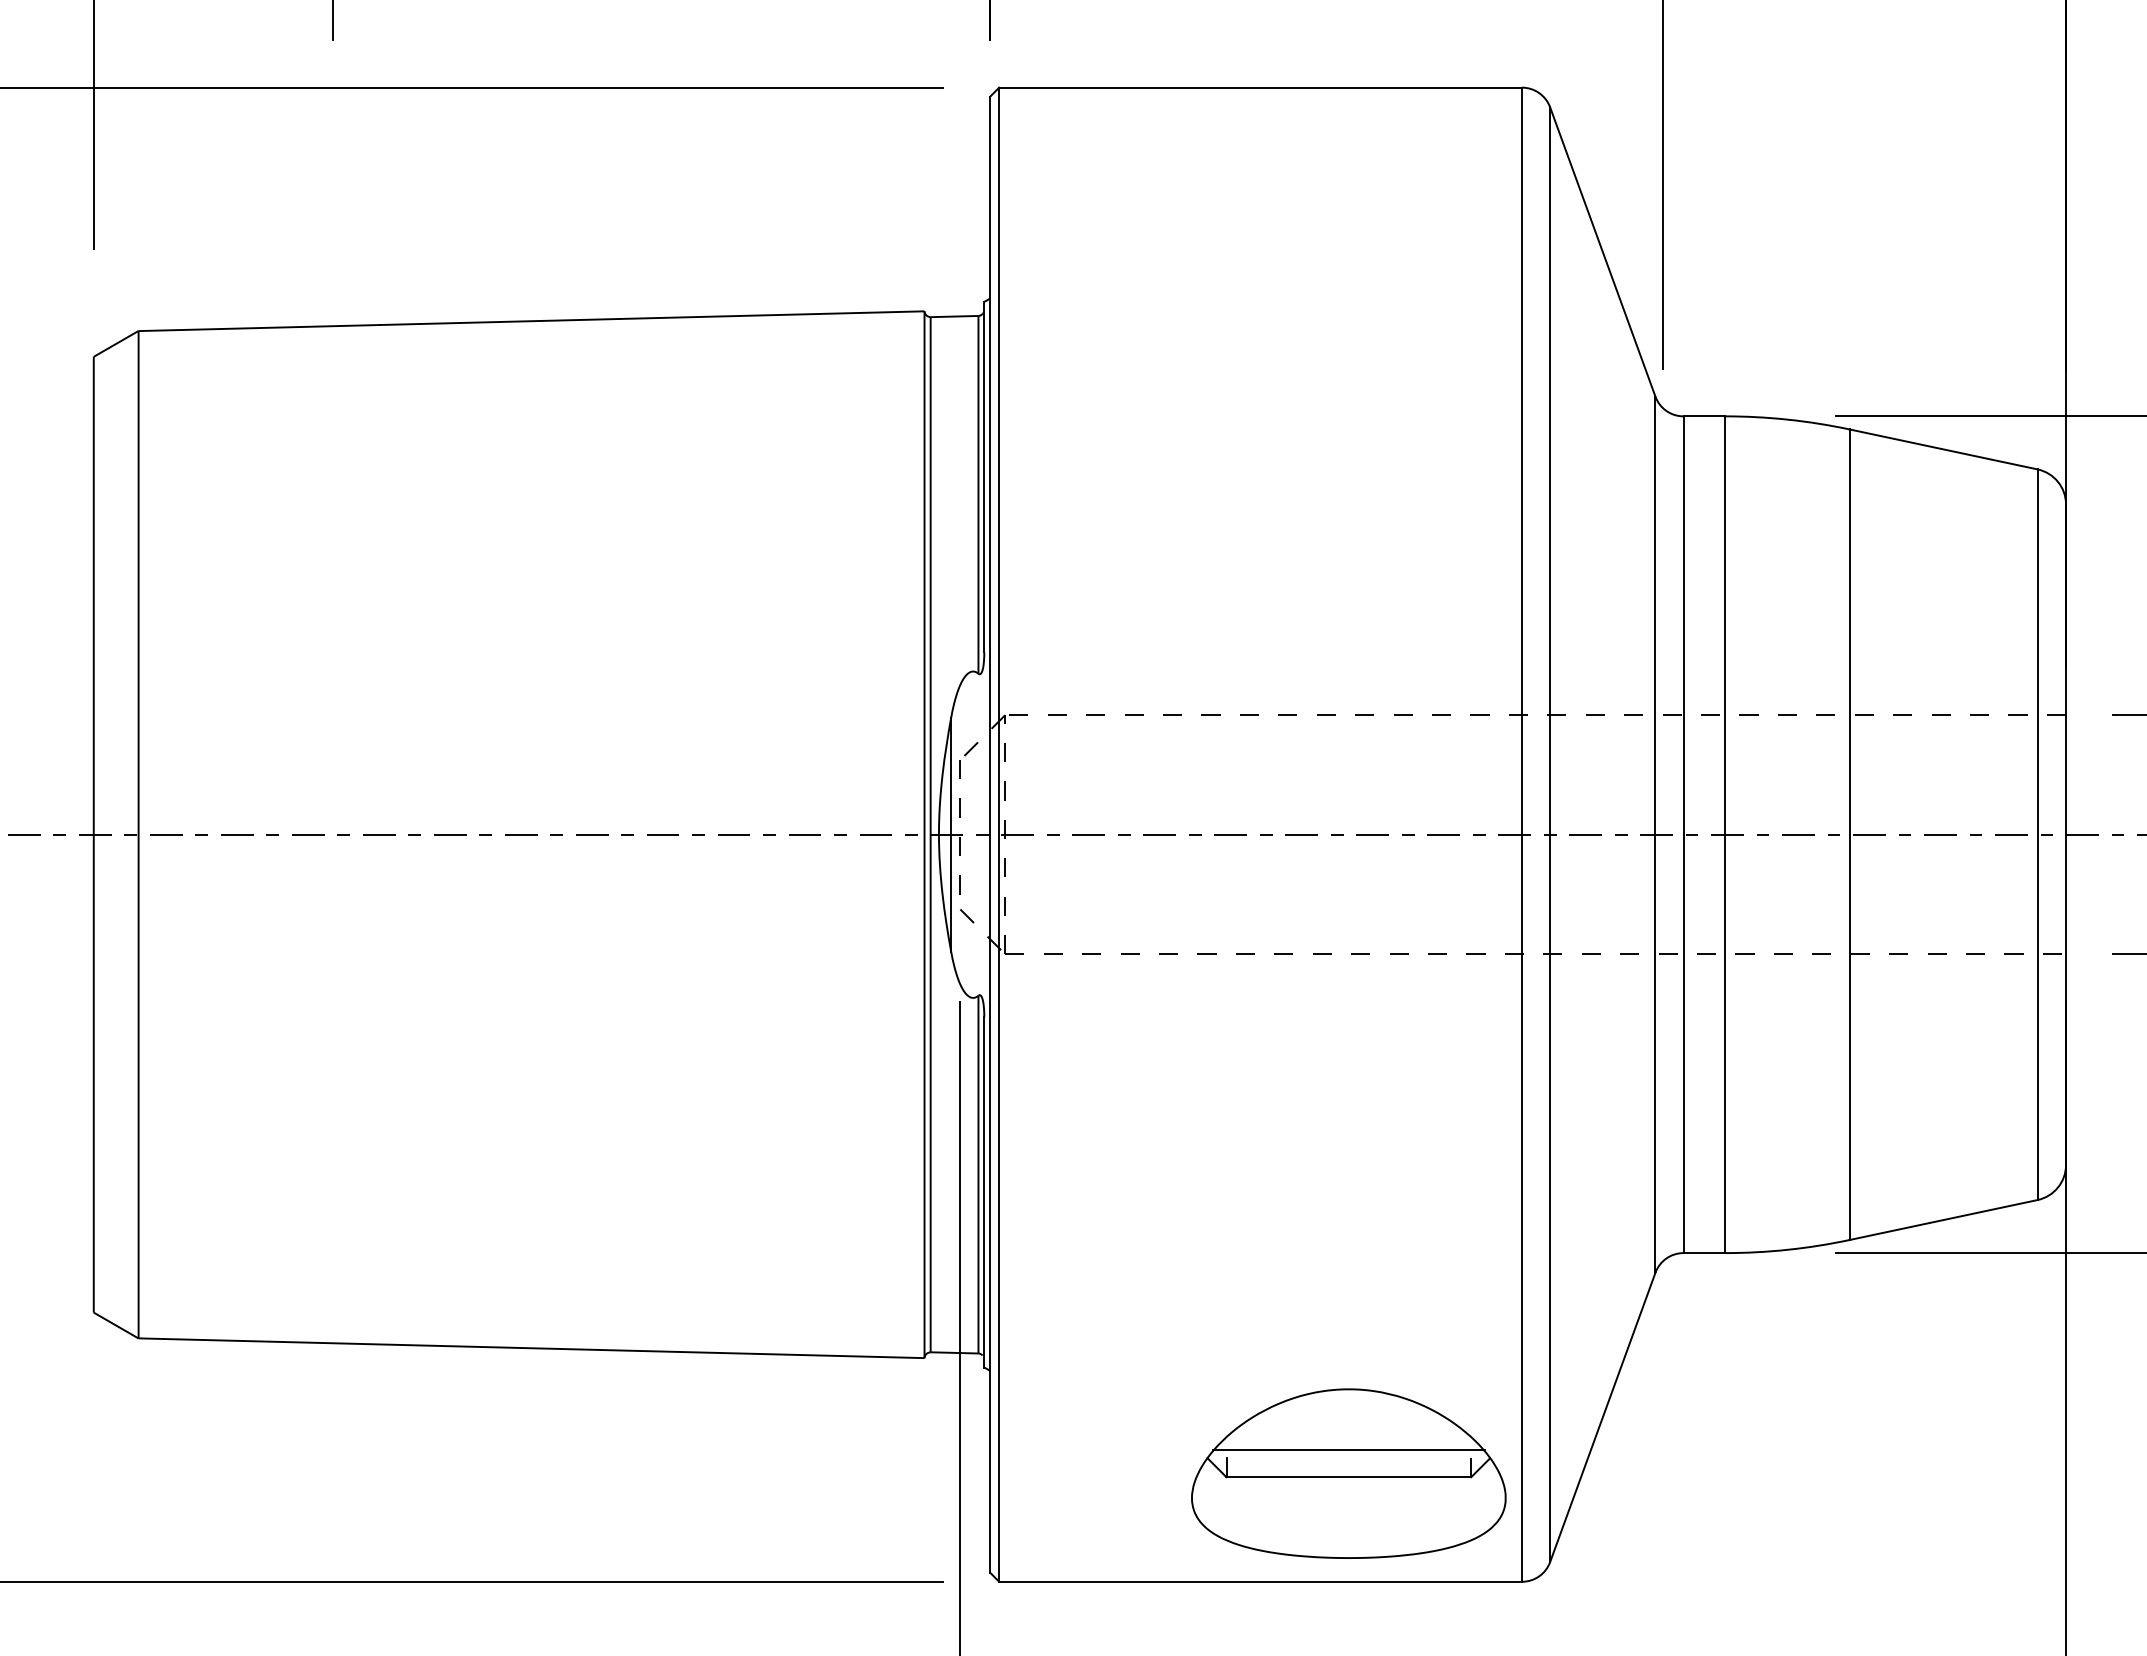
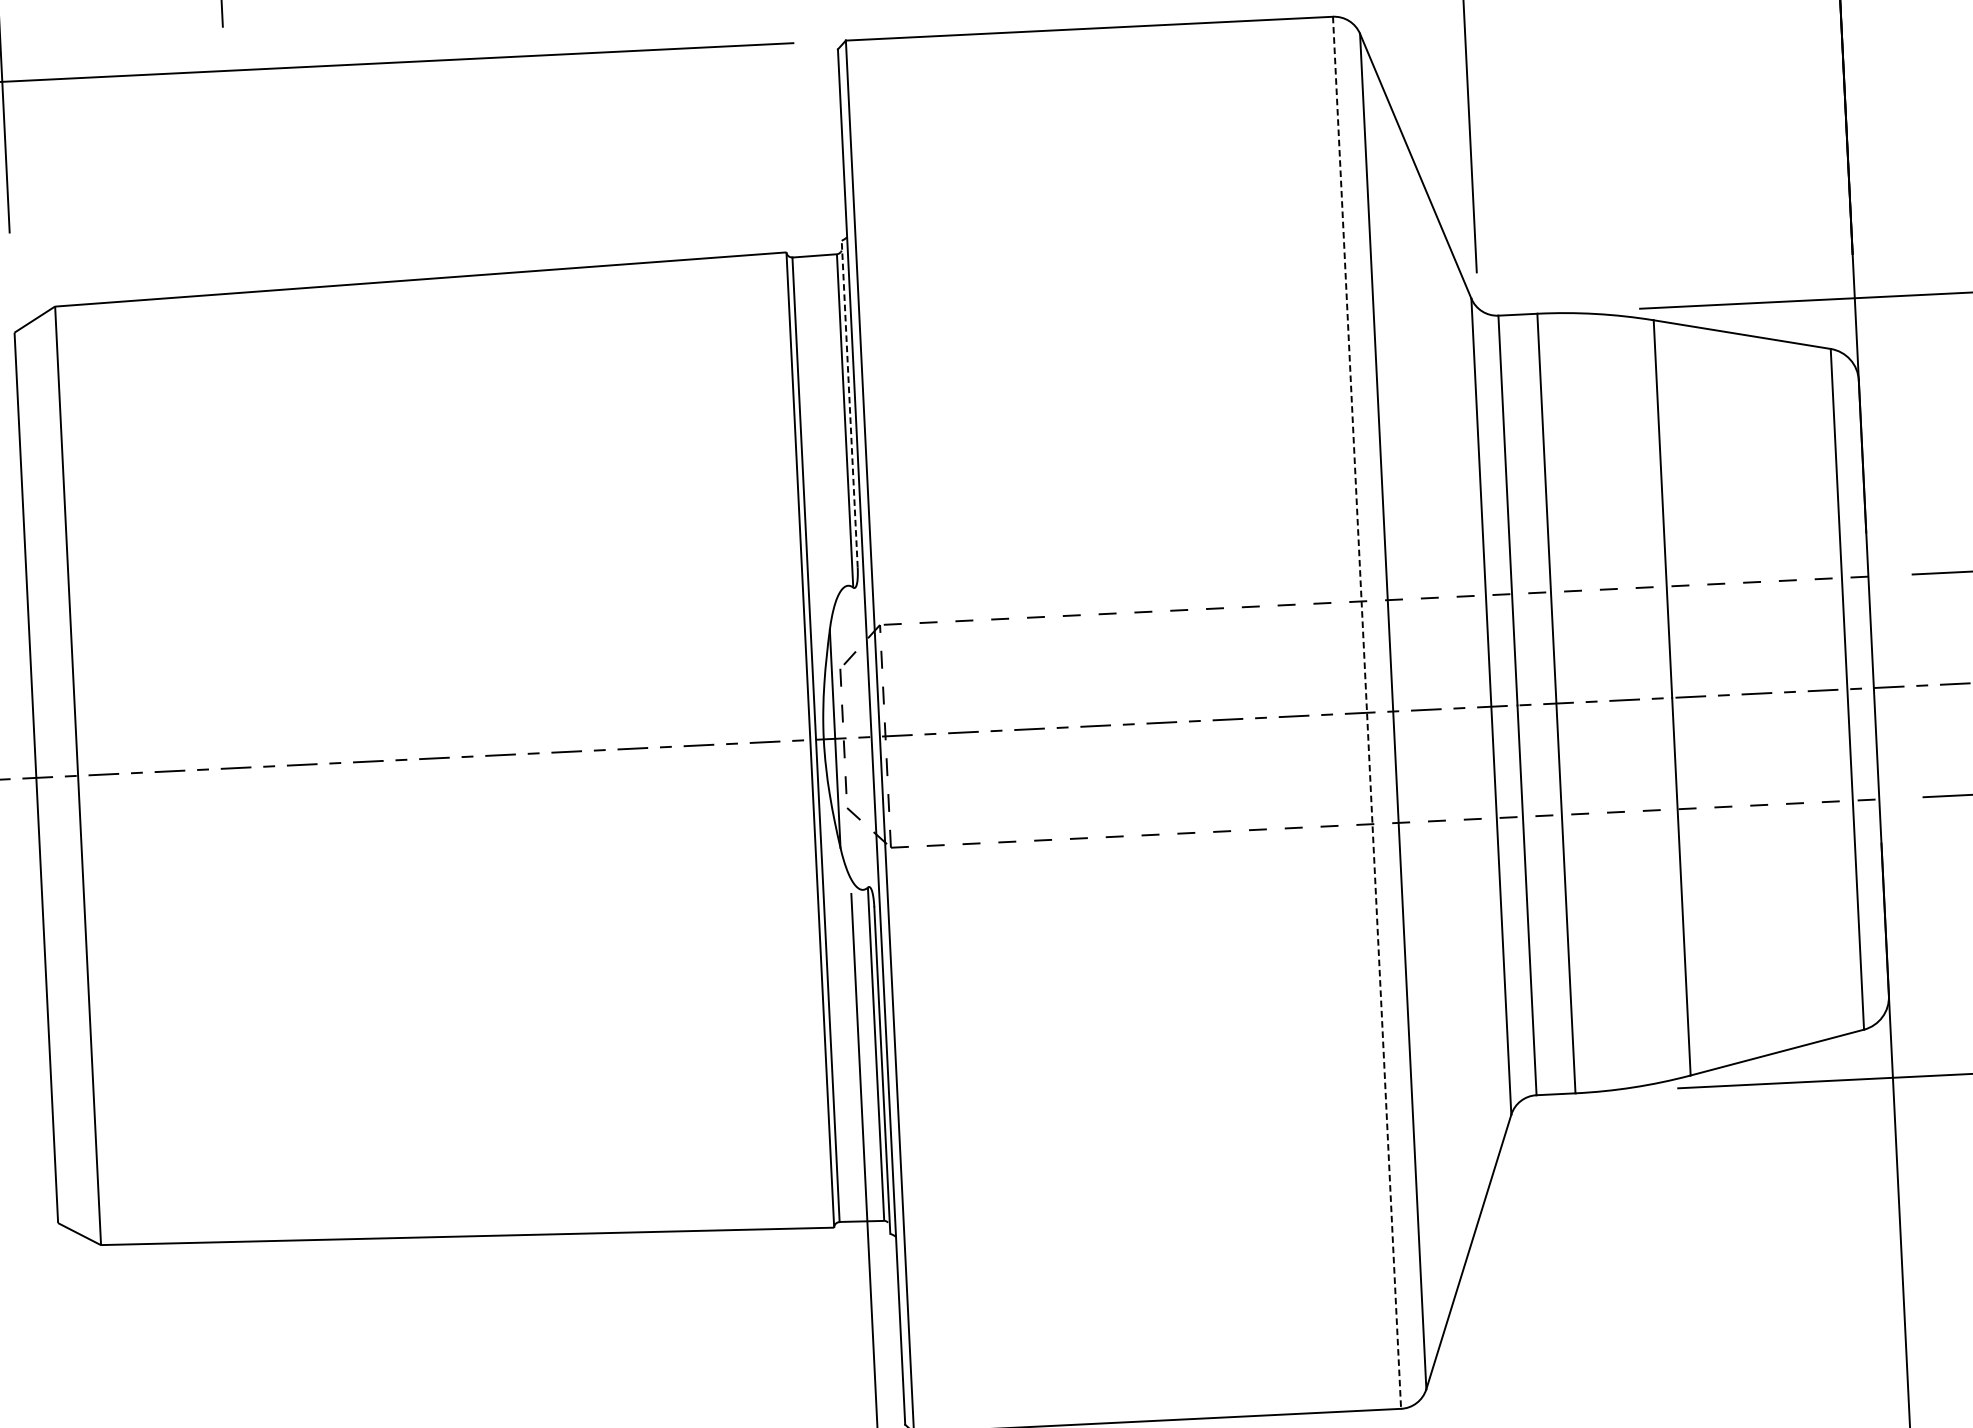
line: (984, 476) -> (849, 403), solid -> dashed
line: (1522, 835) -> (1367, 713), solid -> dashed
part: (1348, 1473) -> (1234, 1315), removed

